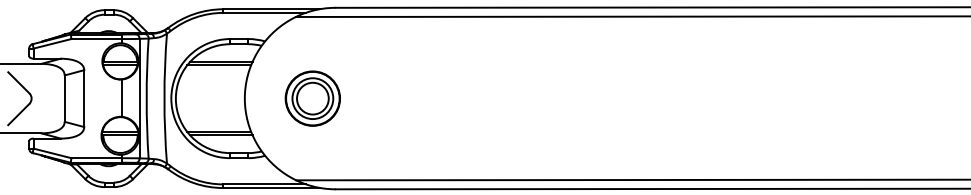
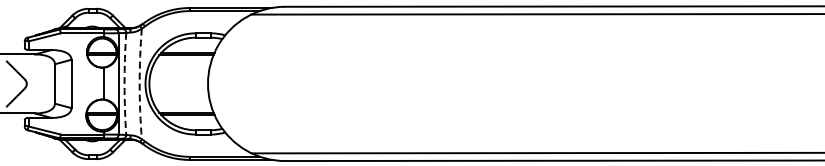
arc: (146, 98) -> (124, 83), solid -> dashed
arc: (164, 98) -> (139, 83), solid -> dashed
part: (312, 98) -> (265, 83), removed

